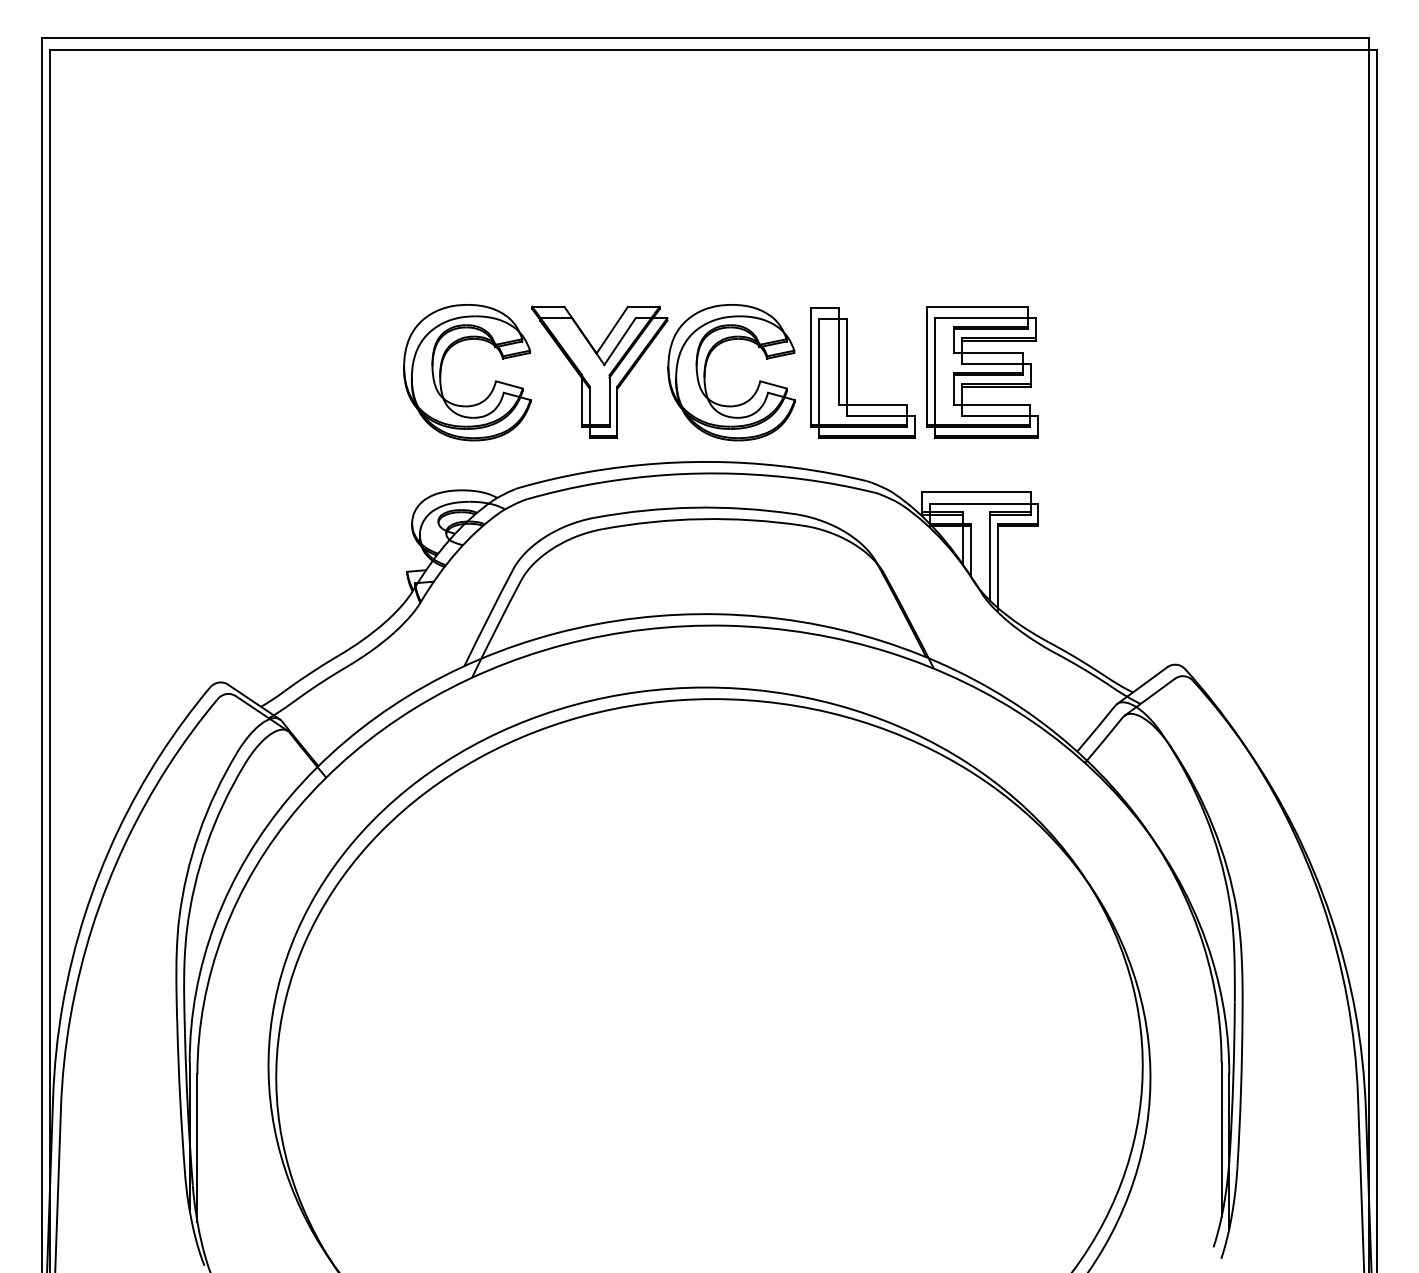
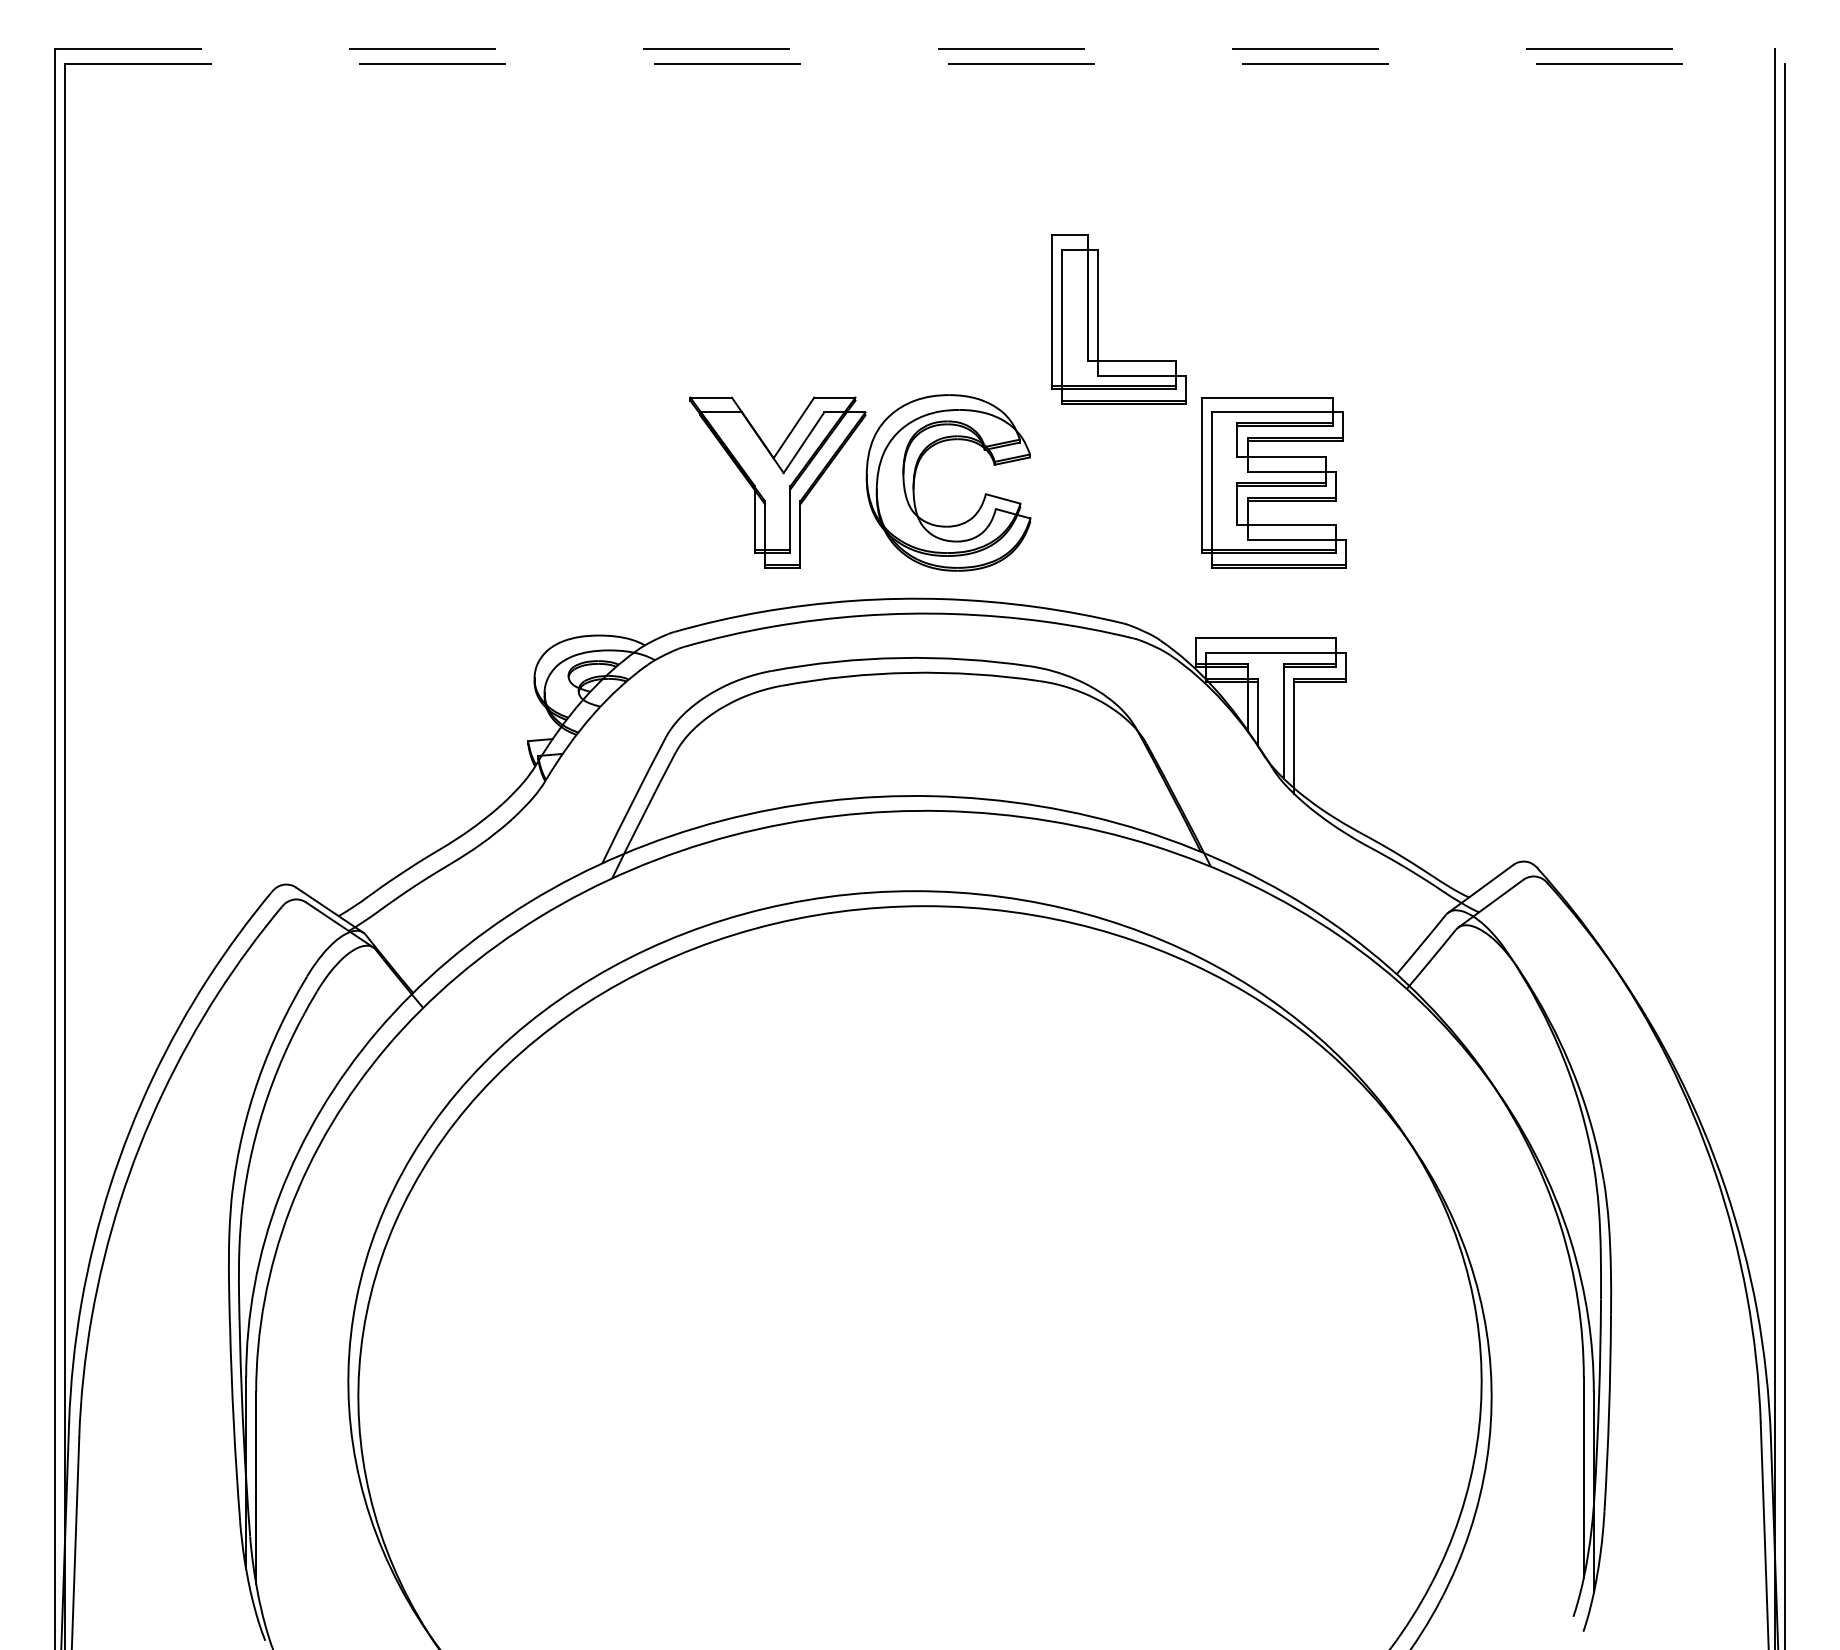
line: (705, 38) -> (914, 49), solid -> dashed
line: (713, 49) -> (925, 64), solid -> dashed
part: (442, 366) -> (573, 474), removed
part: (847, 373) -> (1098, 319), moved

